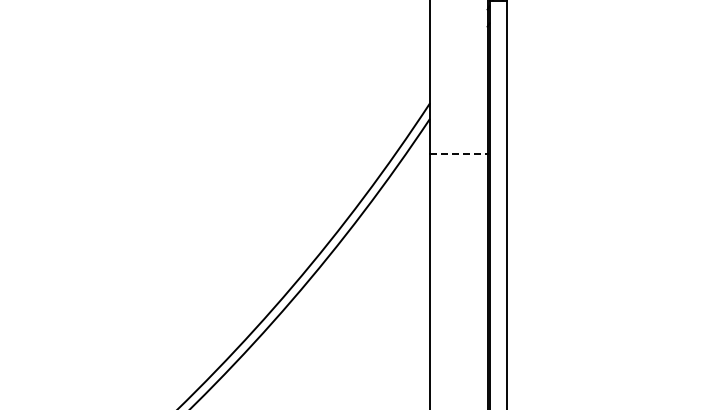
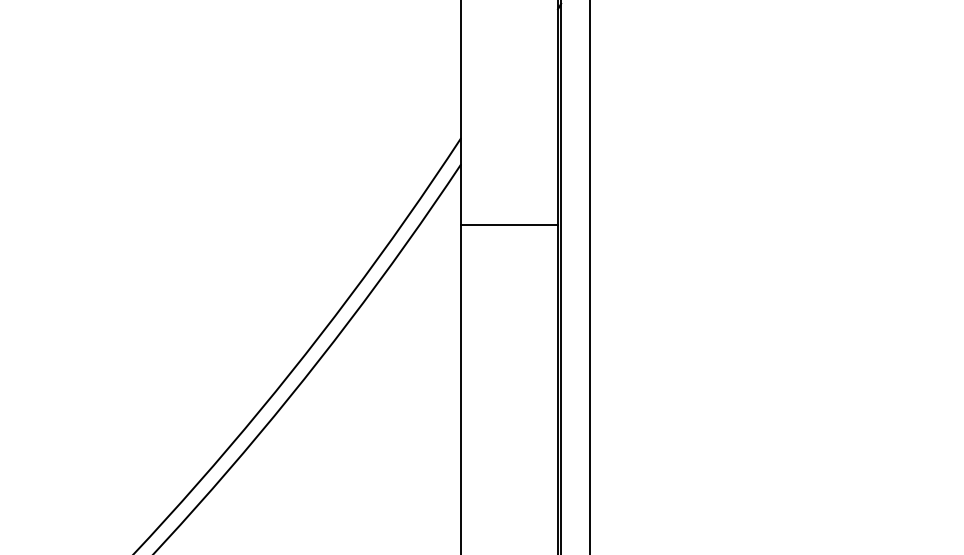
line: (458, 154) -> (508, 224), dashed -> solid

